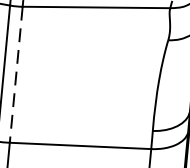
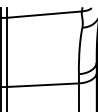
line: (16, 75) -> (7, 52), dashed -> solid

